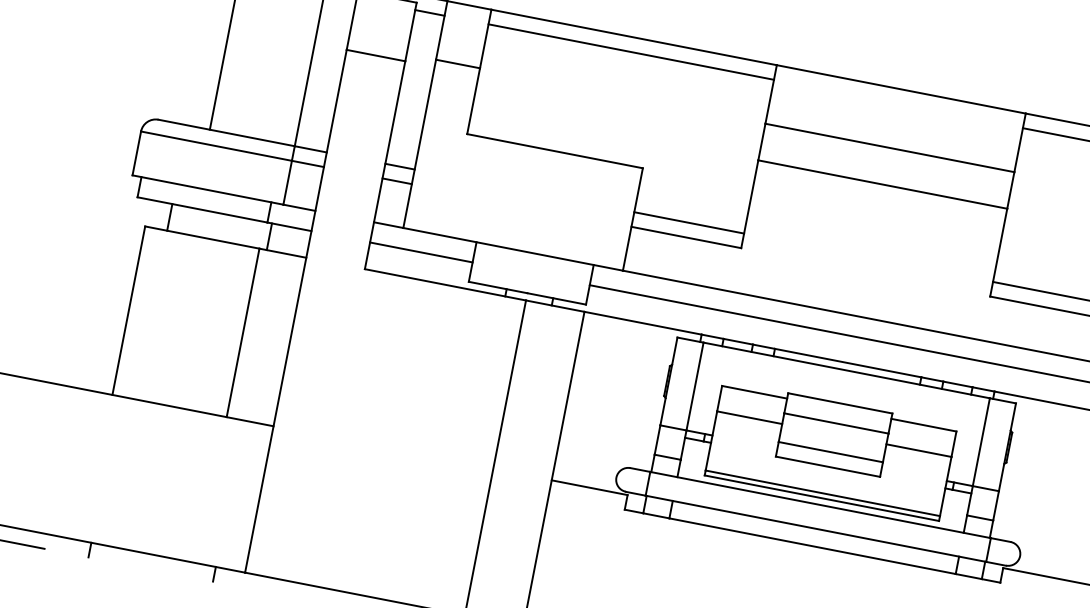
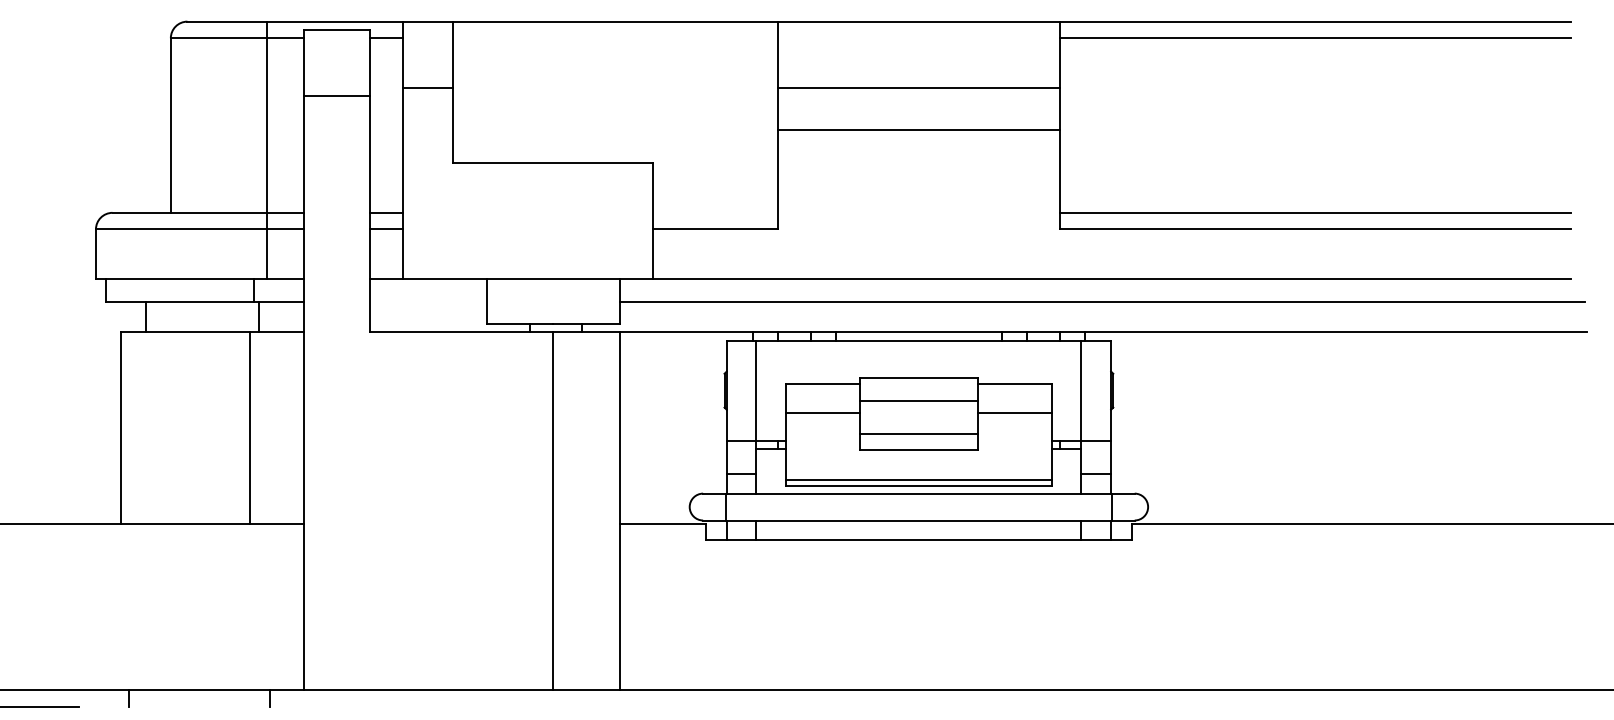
line: (631, 52) -> (615, 38), removed
line: (688, 222) -> (714, 212), removed
line: (421, 252) -> (428, 302), removed

